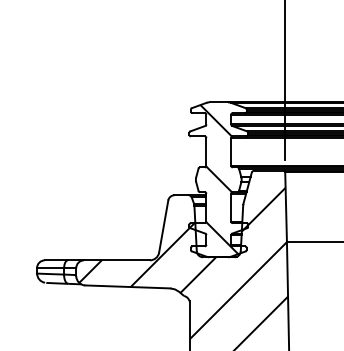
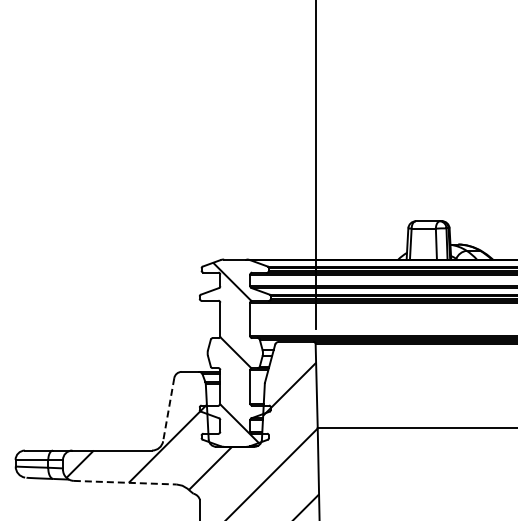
line: (163, 227) -> (168, 410), solid -> dashed
line: (127, 286) -> (125, 482), solid -> dashed

